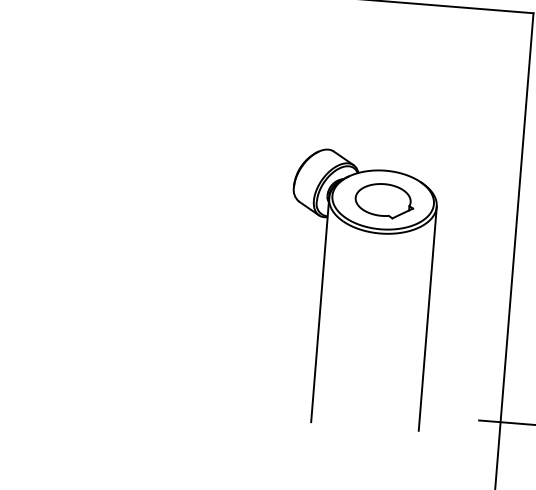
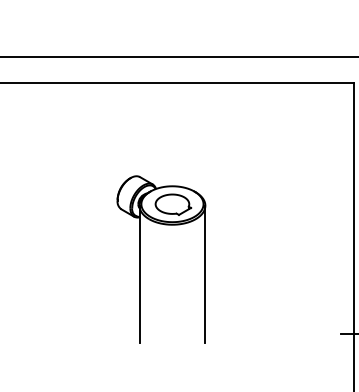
part: (323, 286) -> (140, 259), moved

